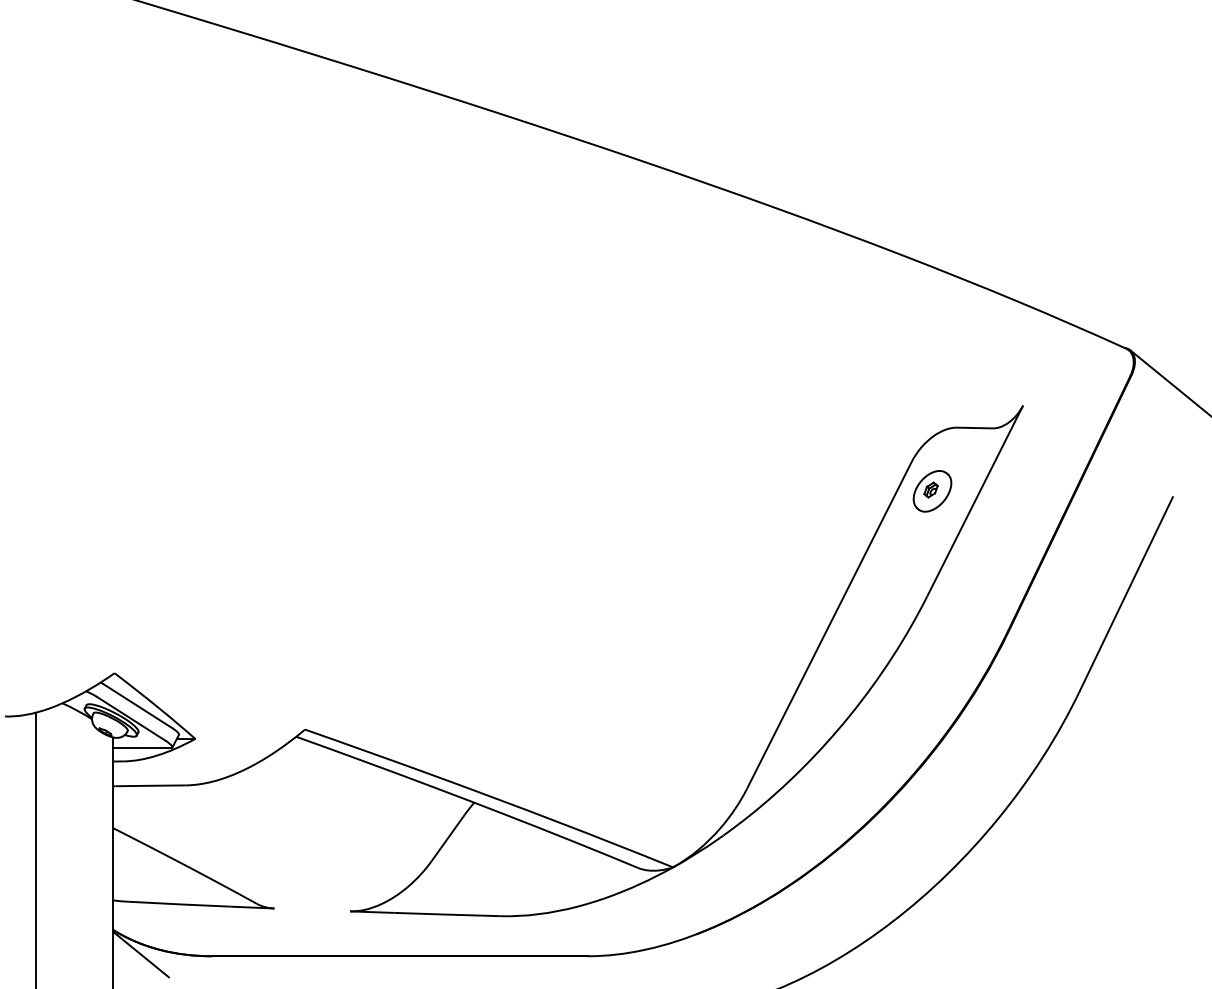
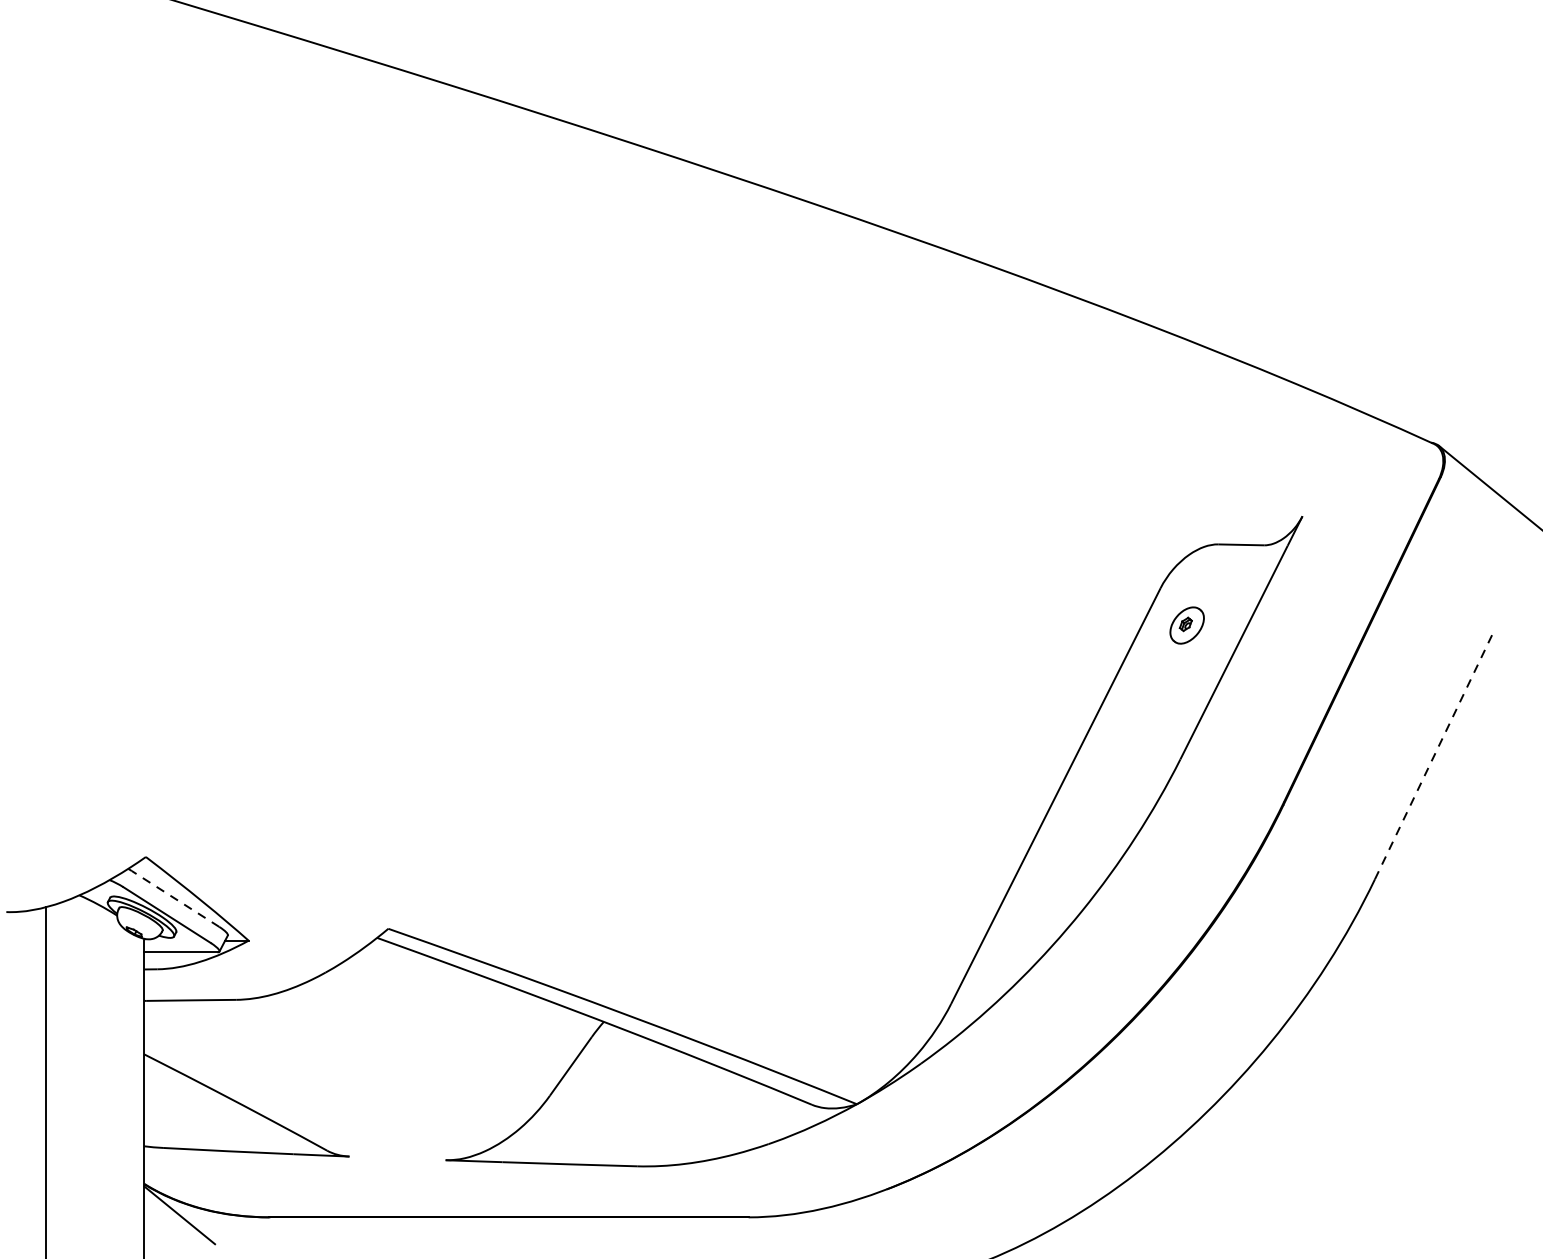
part: (932, 491) -> (1187, 625), size x0.7
line: (1126, 593) -> (1434, 755), solid -> dashed
line: (137, 706) -> (175, 899), solid -> dashed

